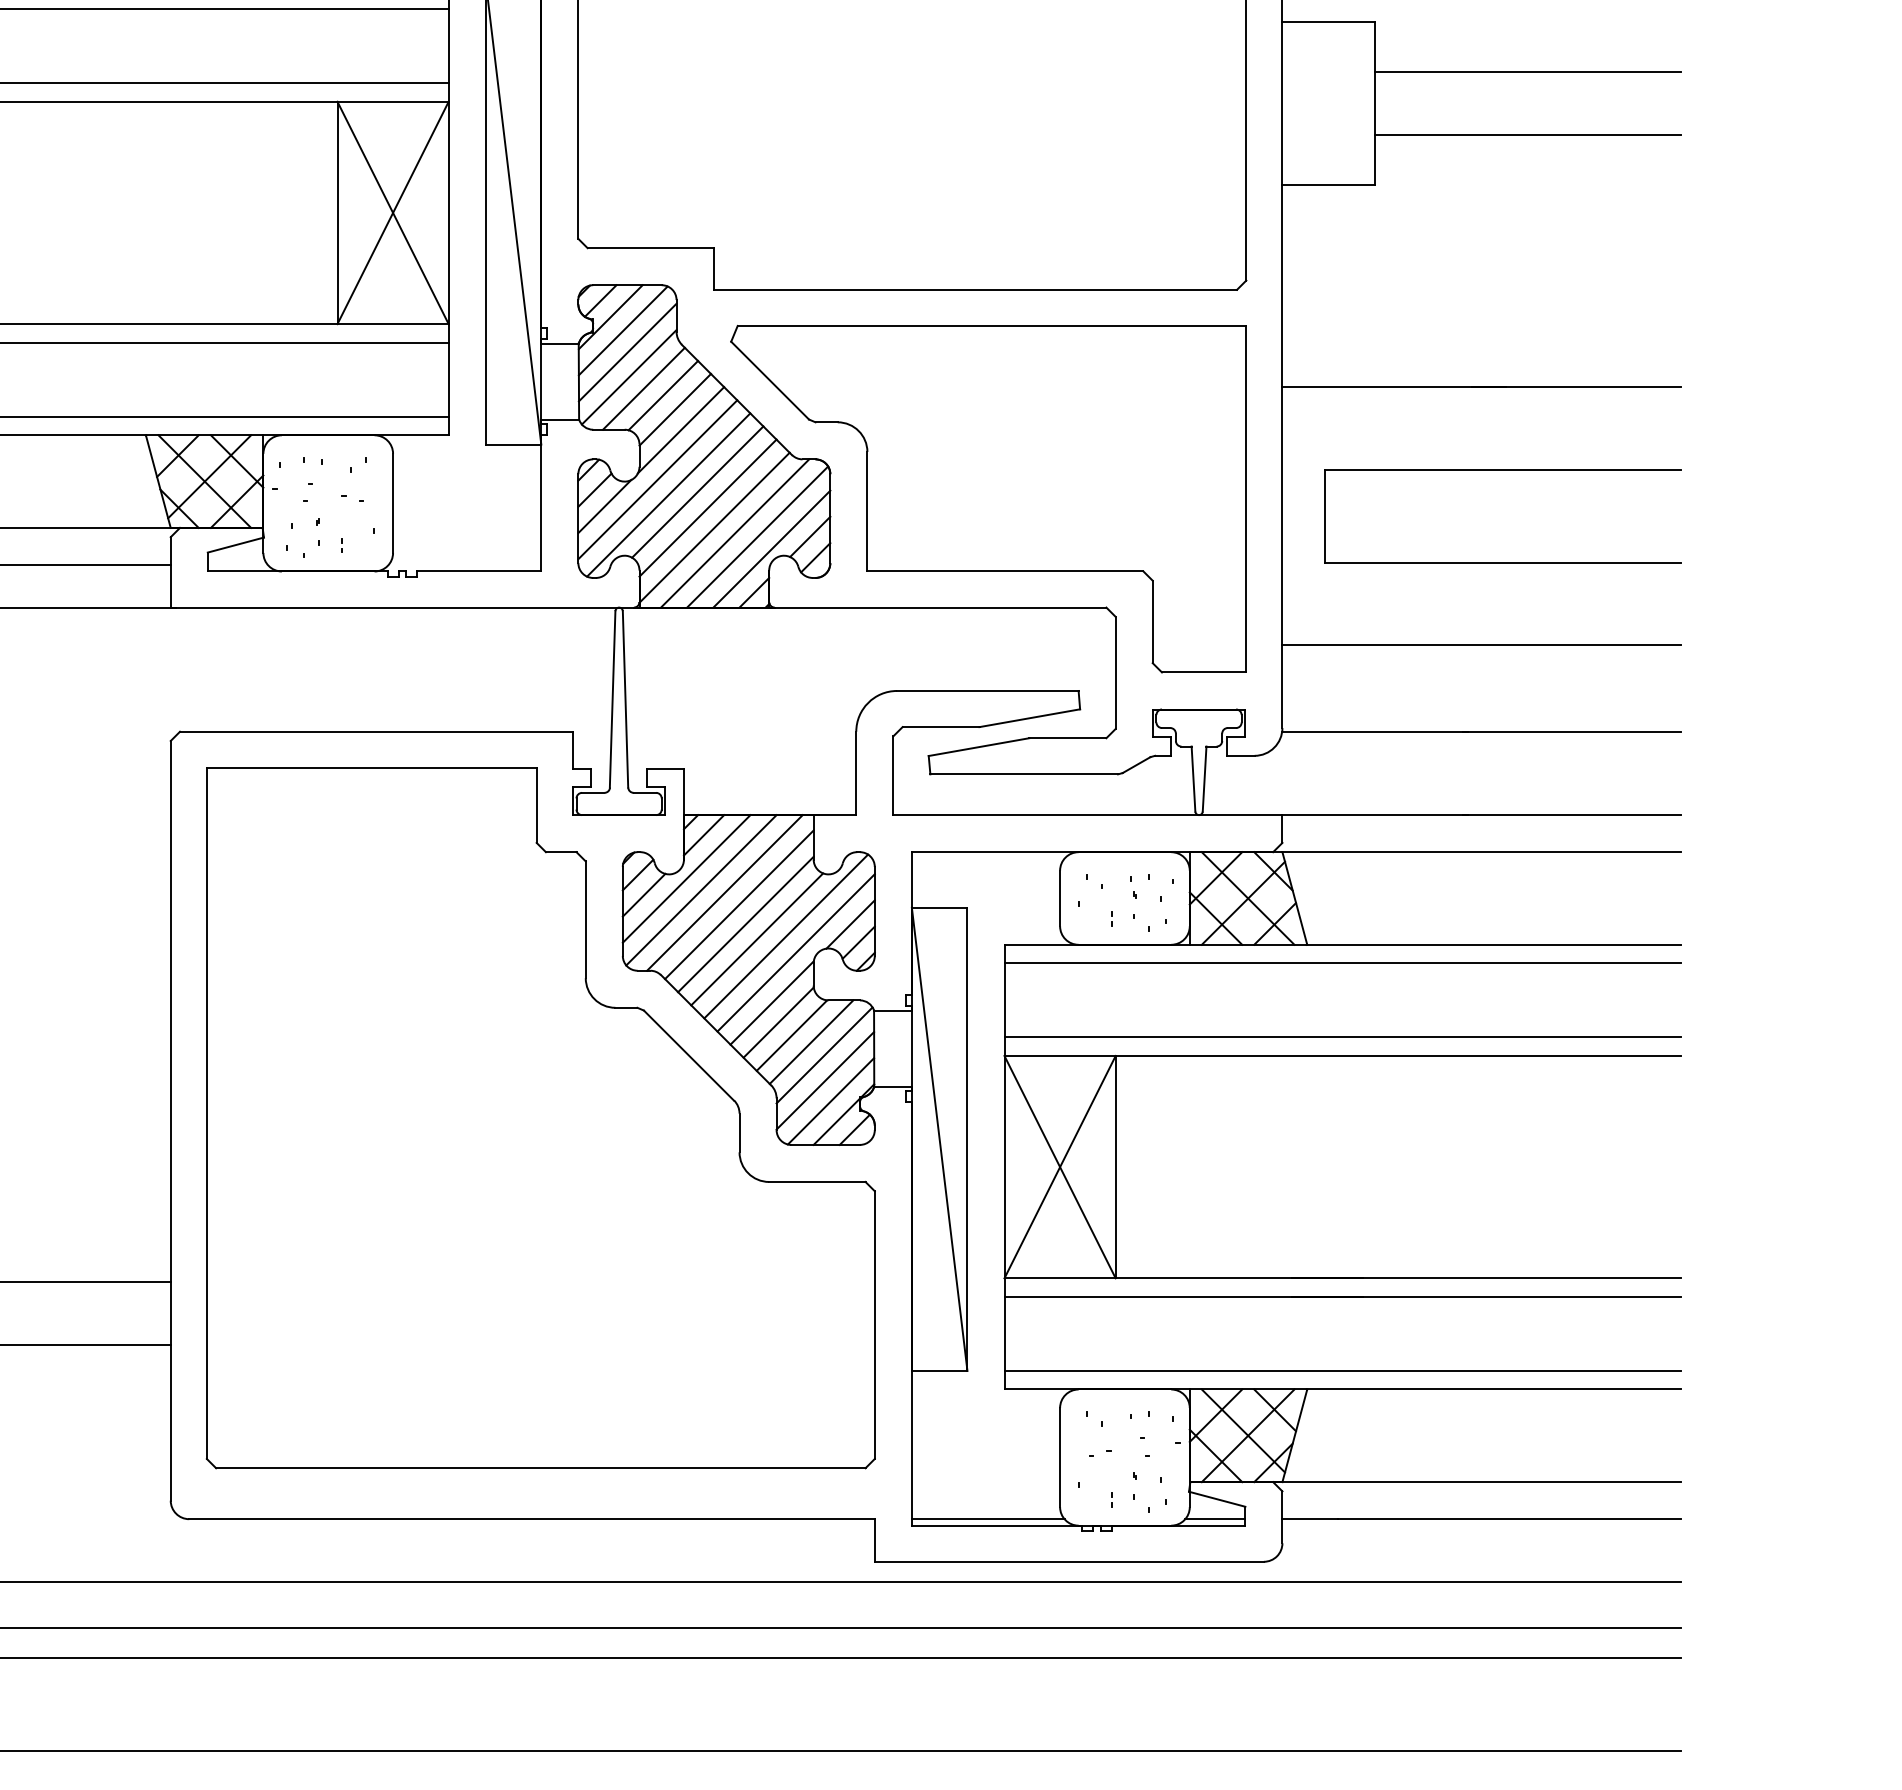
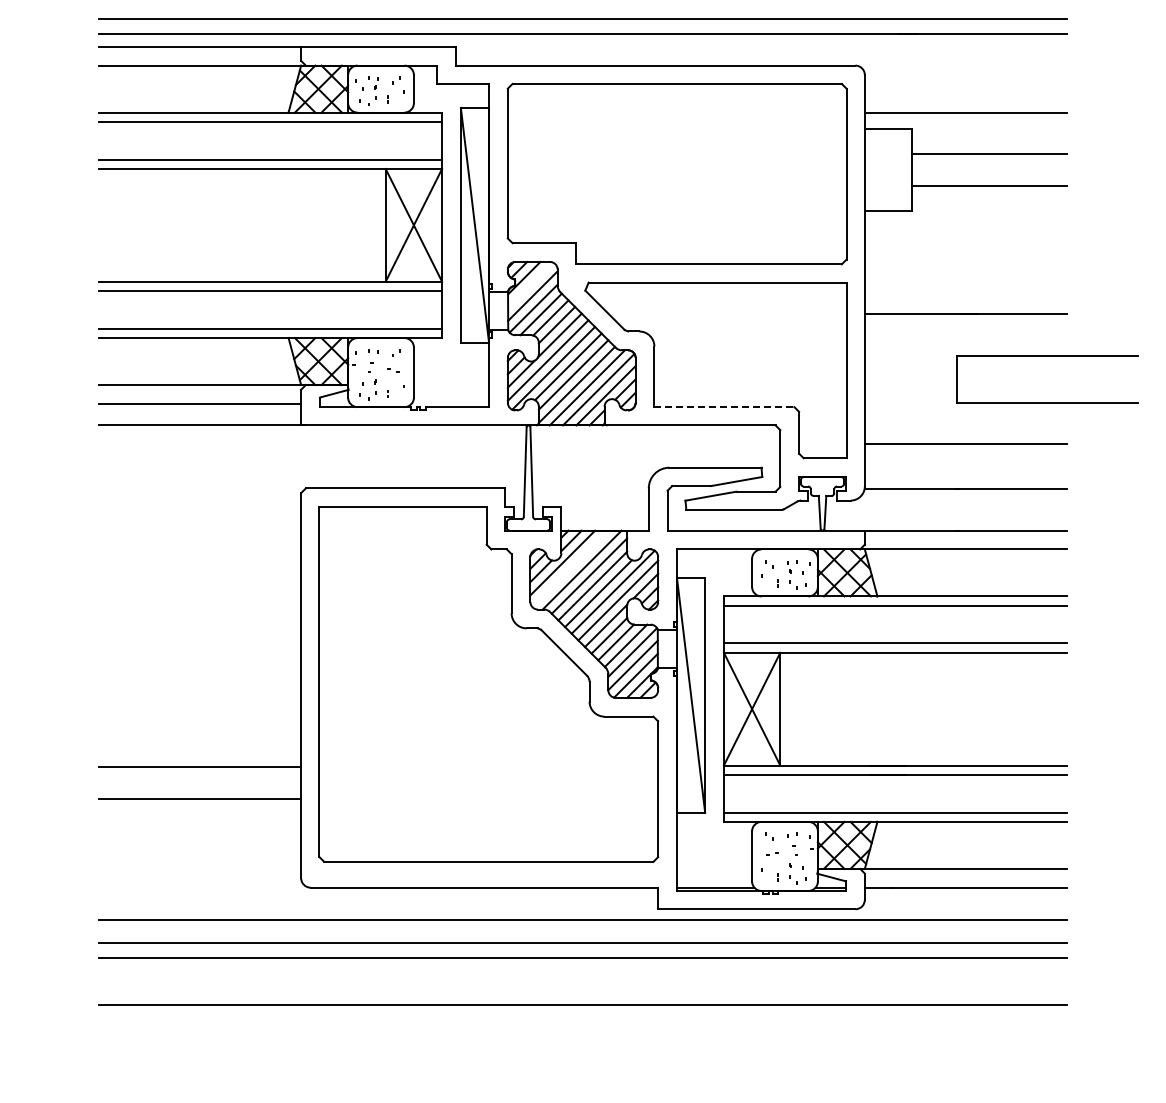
line: (623, 329) -> (530, 284), removed
part: (1502, 471) -> (1047, 356), moved
line: (1005, 572) -> (724, 407), solid -> dashed
line: (701, 889) -> (570, 568), removed

